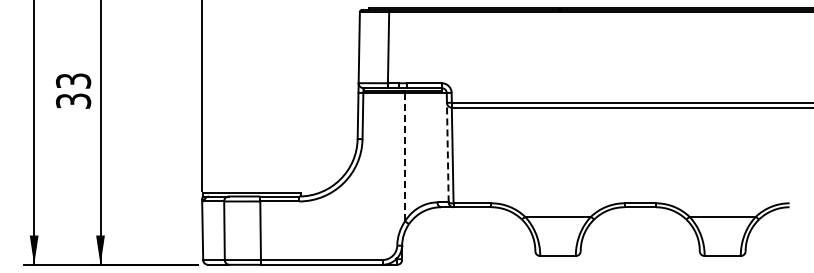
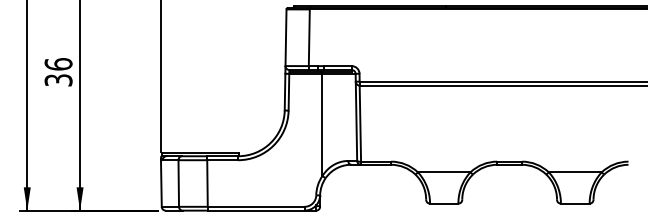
text: (73, 80) -> (58, 63), 33 -> 36
line: (447, 152) -> (356, 121), dashed -> solid
line: (405, 157) -> (322, 125), dashed -> solid

